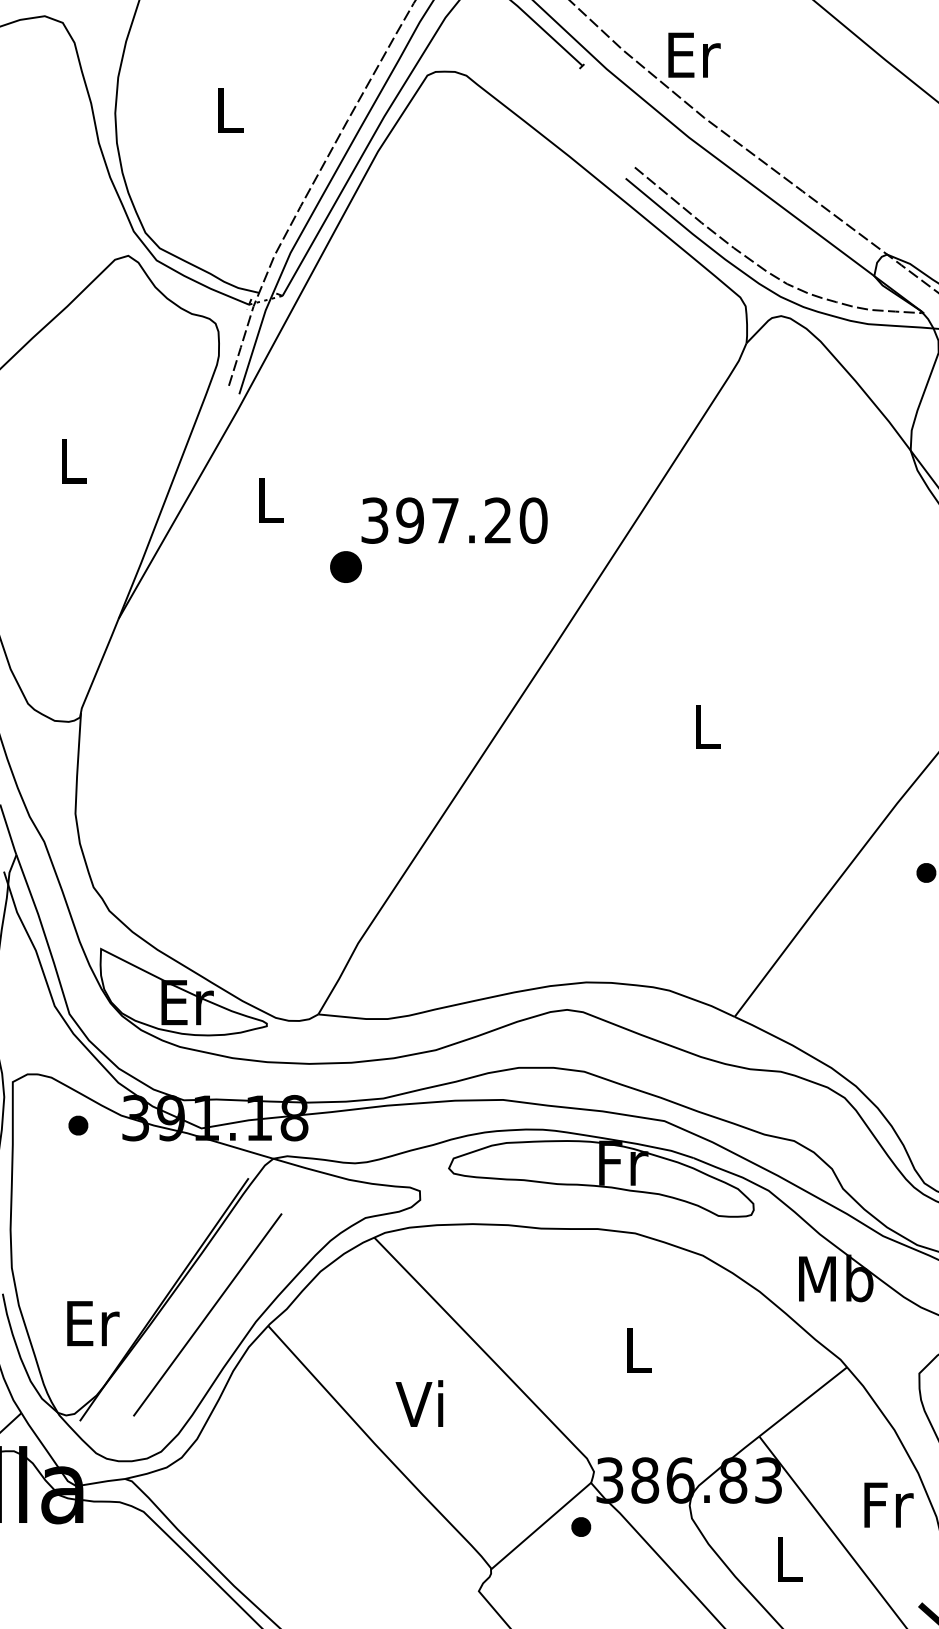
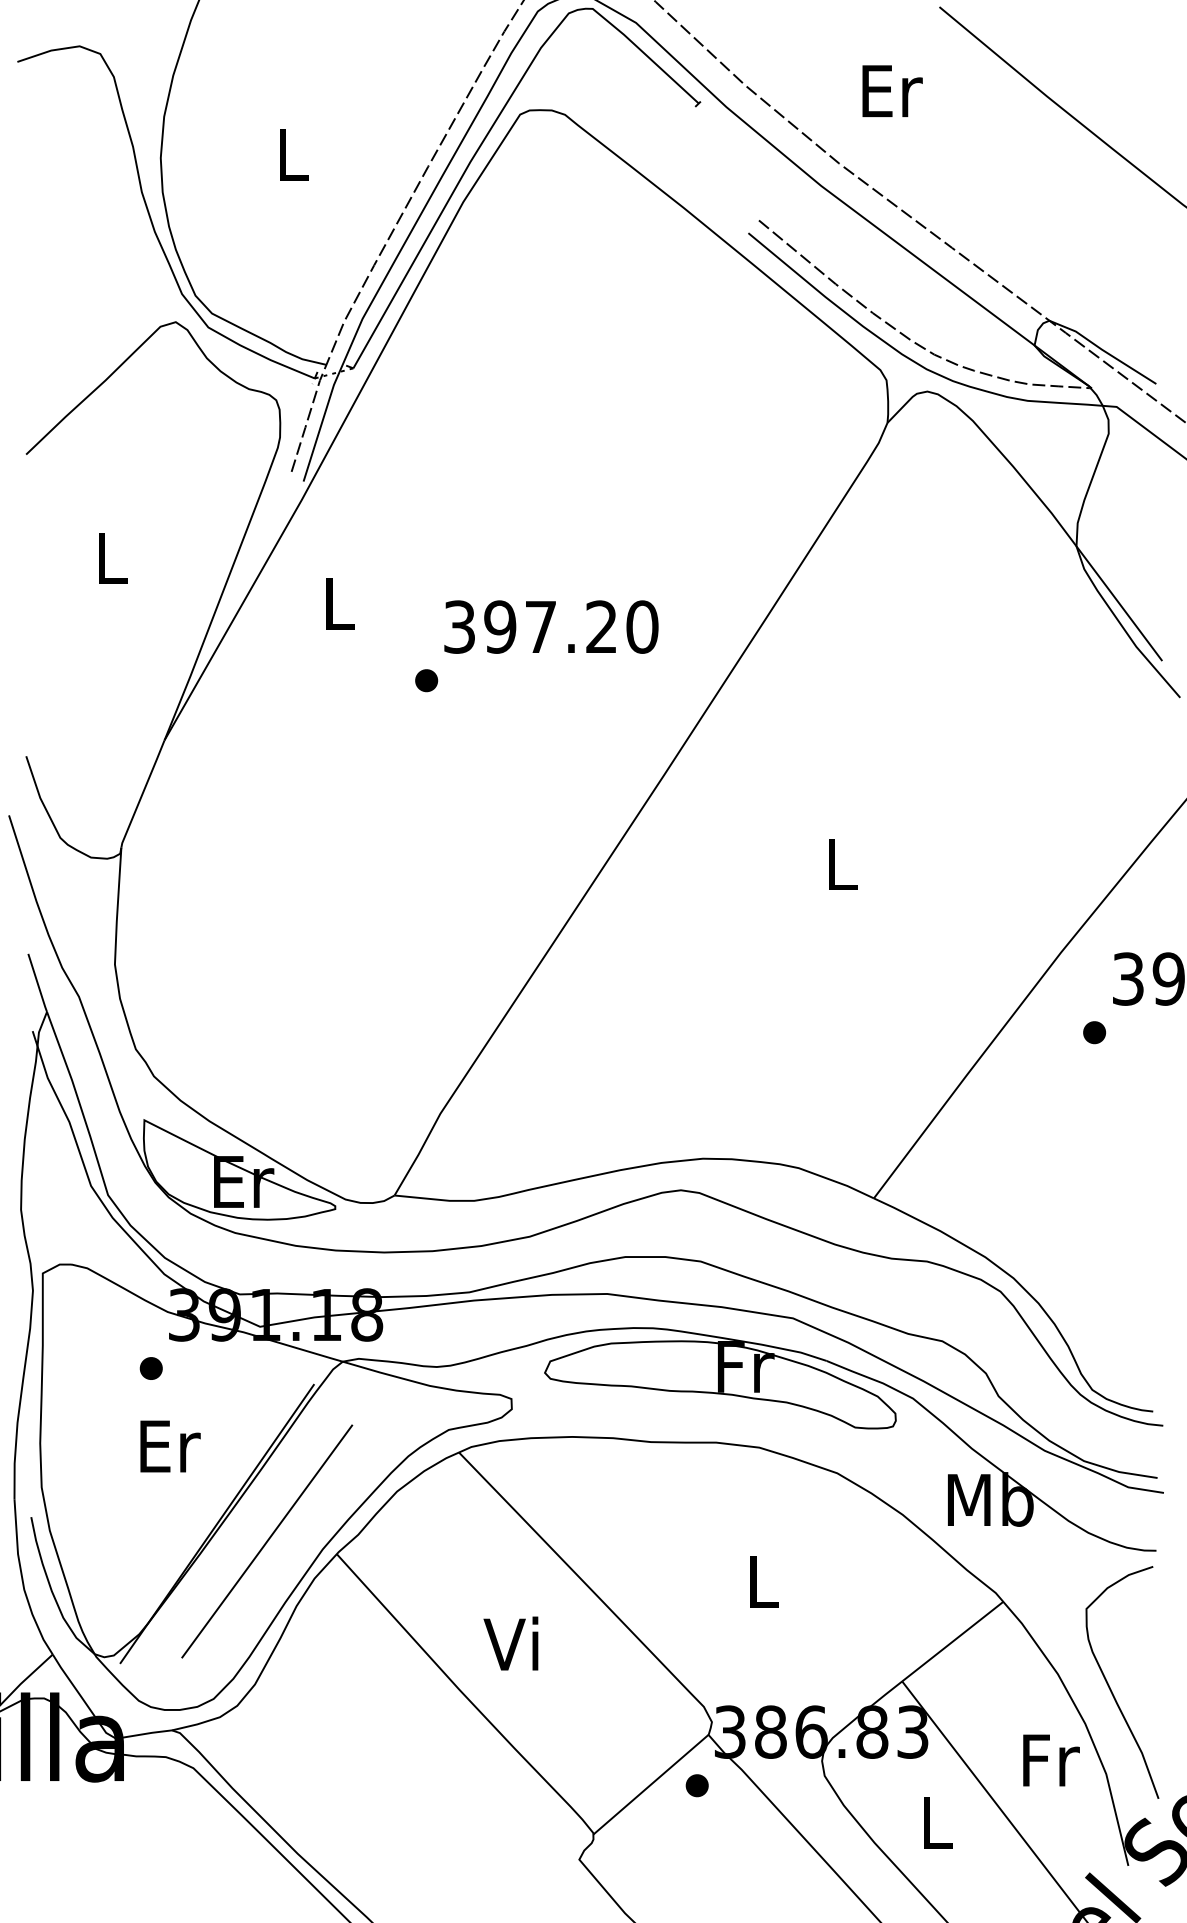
text: (694, 54) -> (892, 90), moved
part: (346, 567) -> (426, 680), size x0.62
part: (77, 1125) -> (150, 1368), moved
text: (93, 1323) -> (170, 1446), moved

